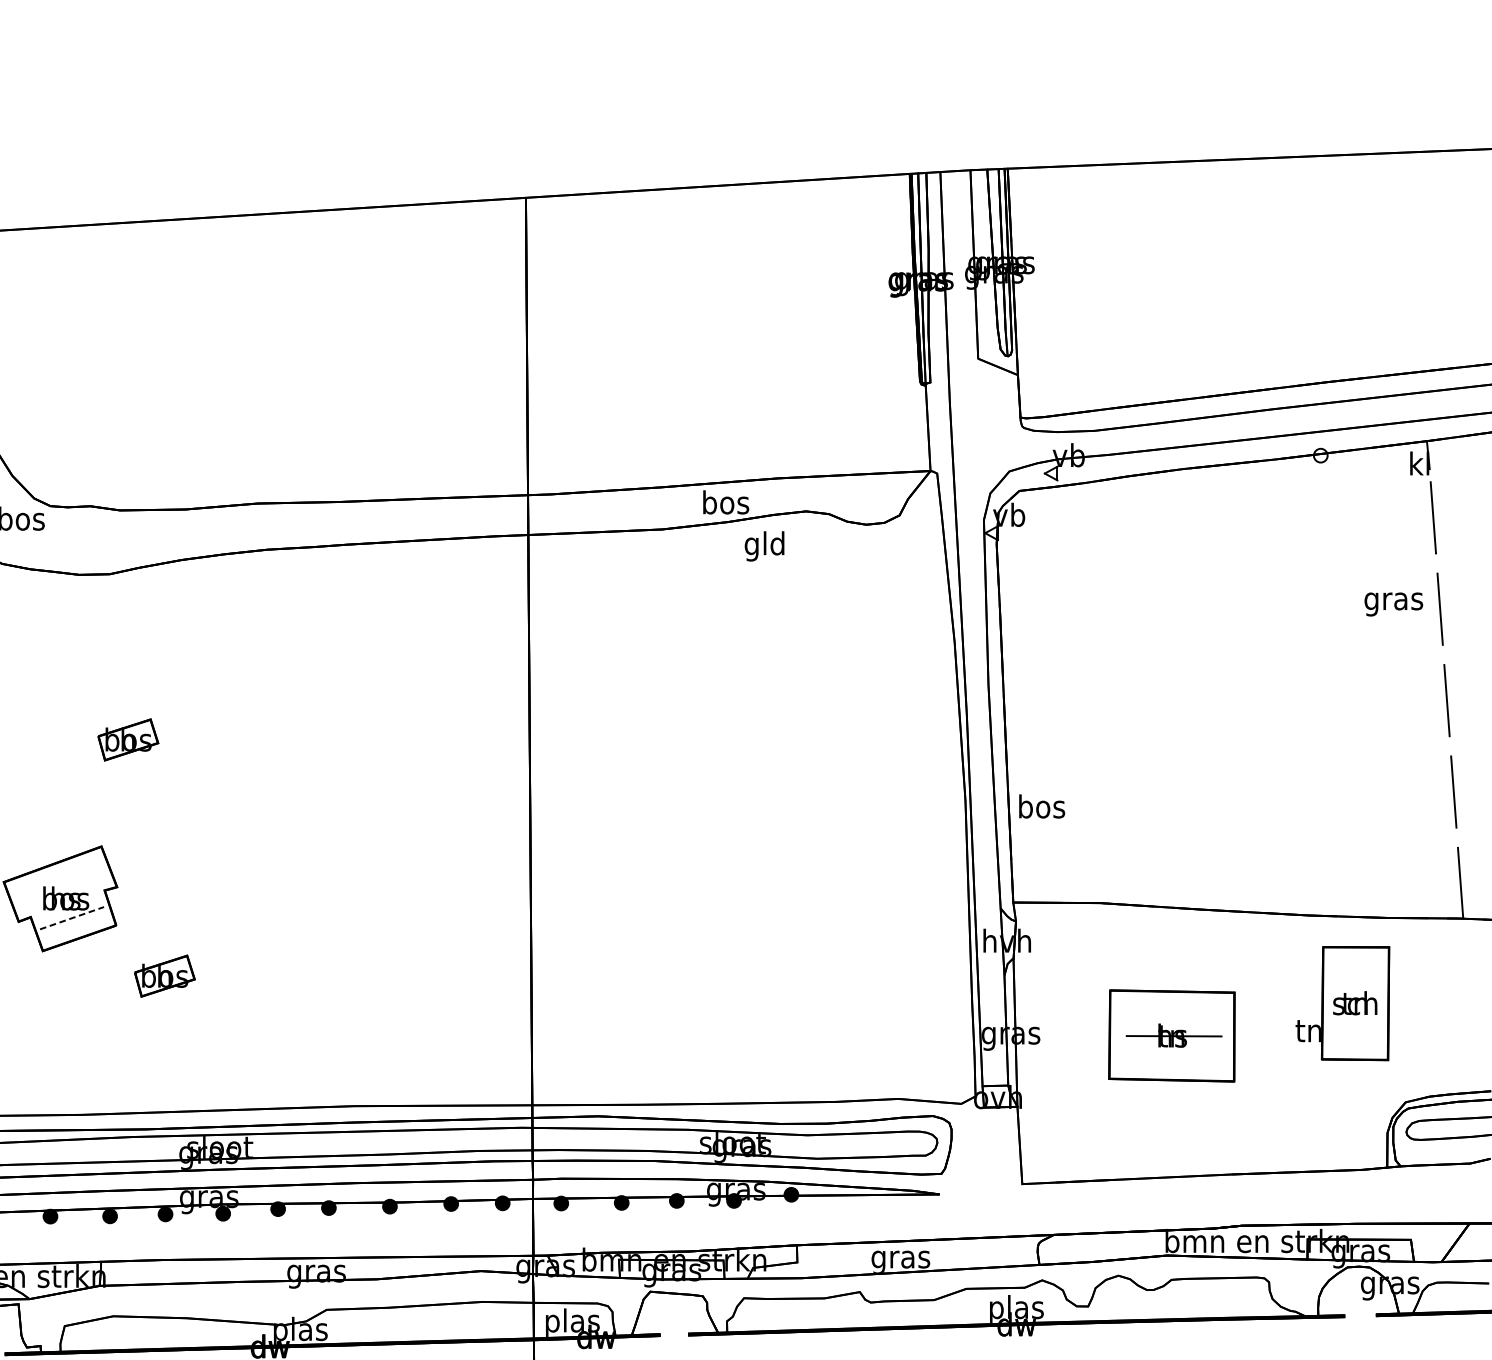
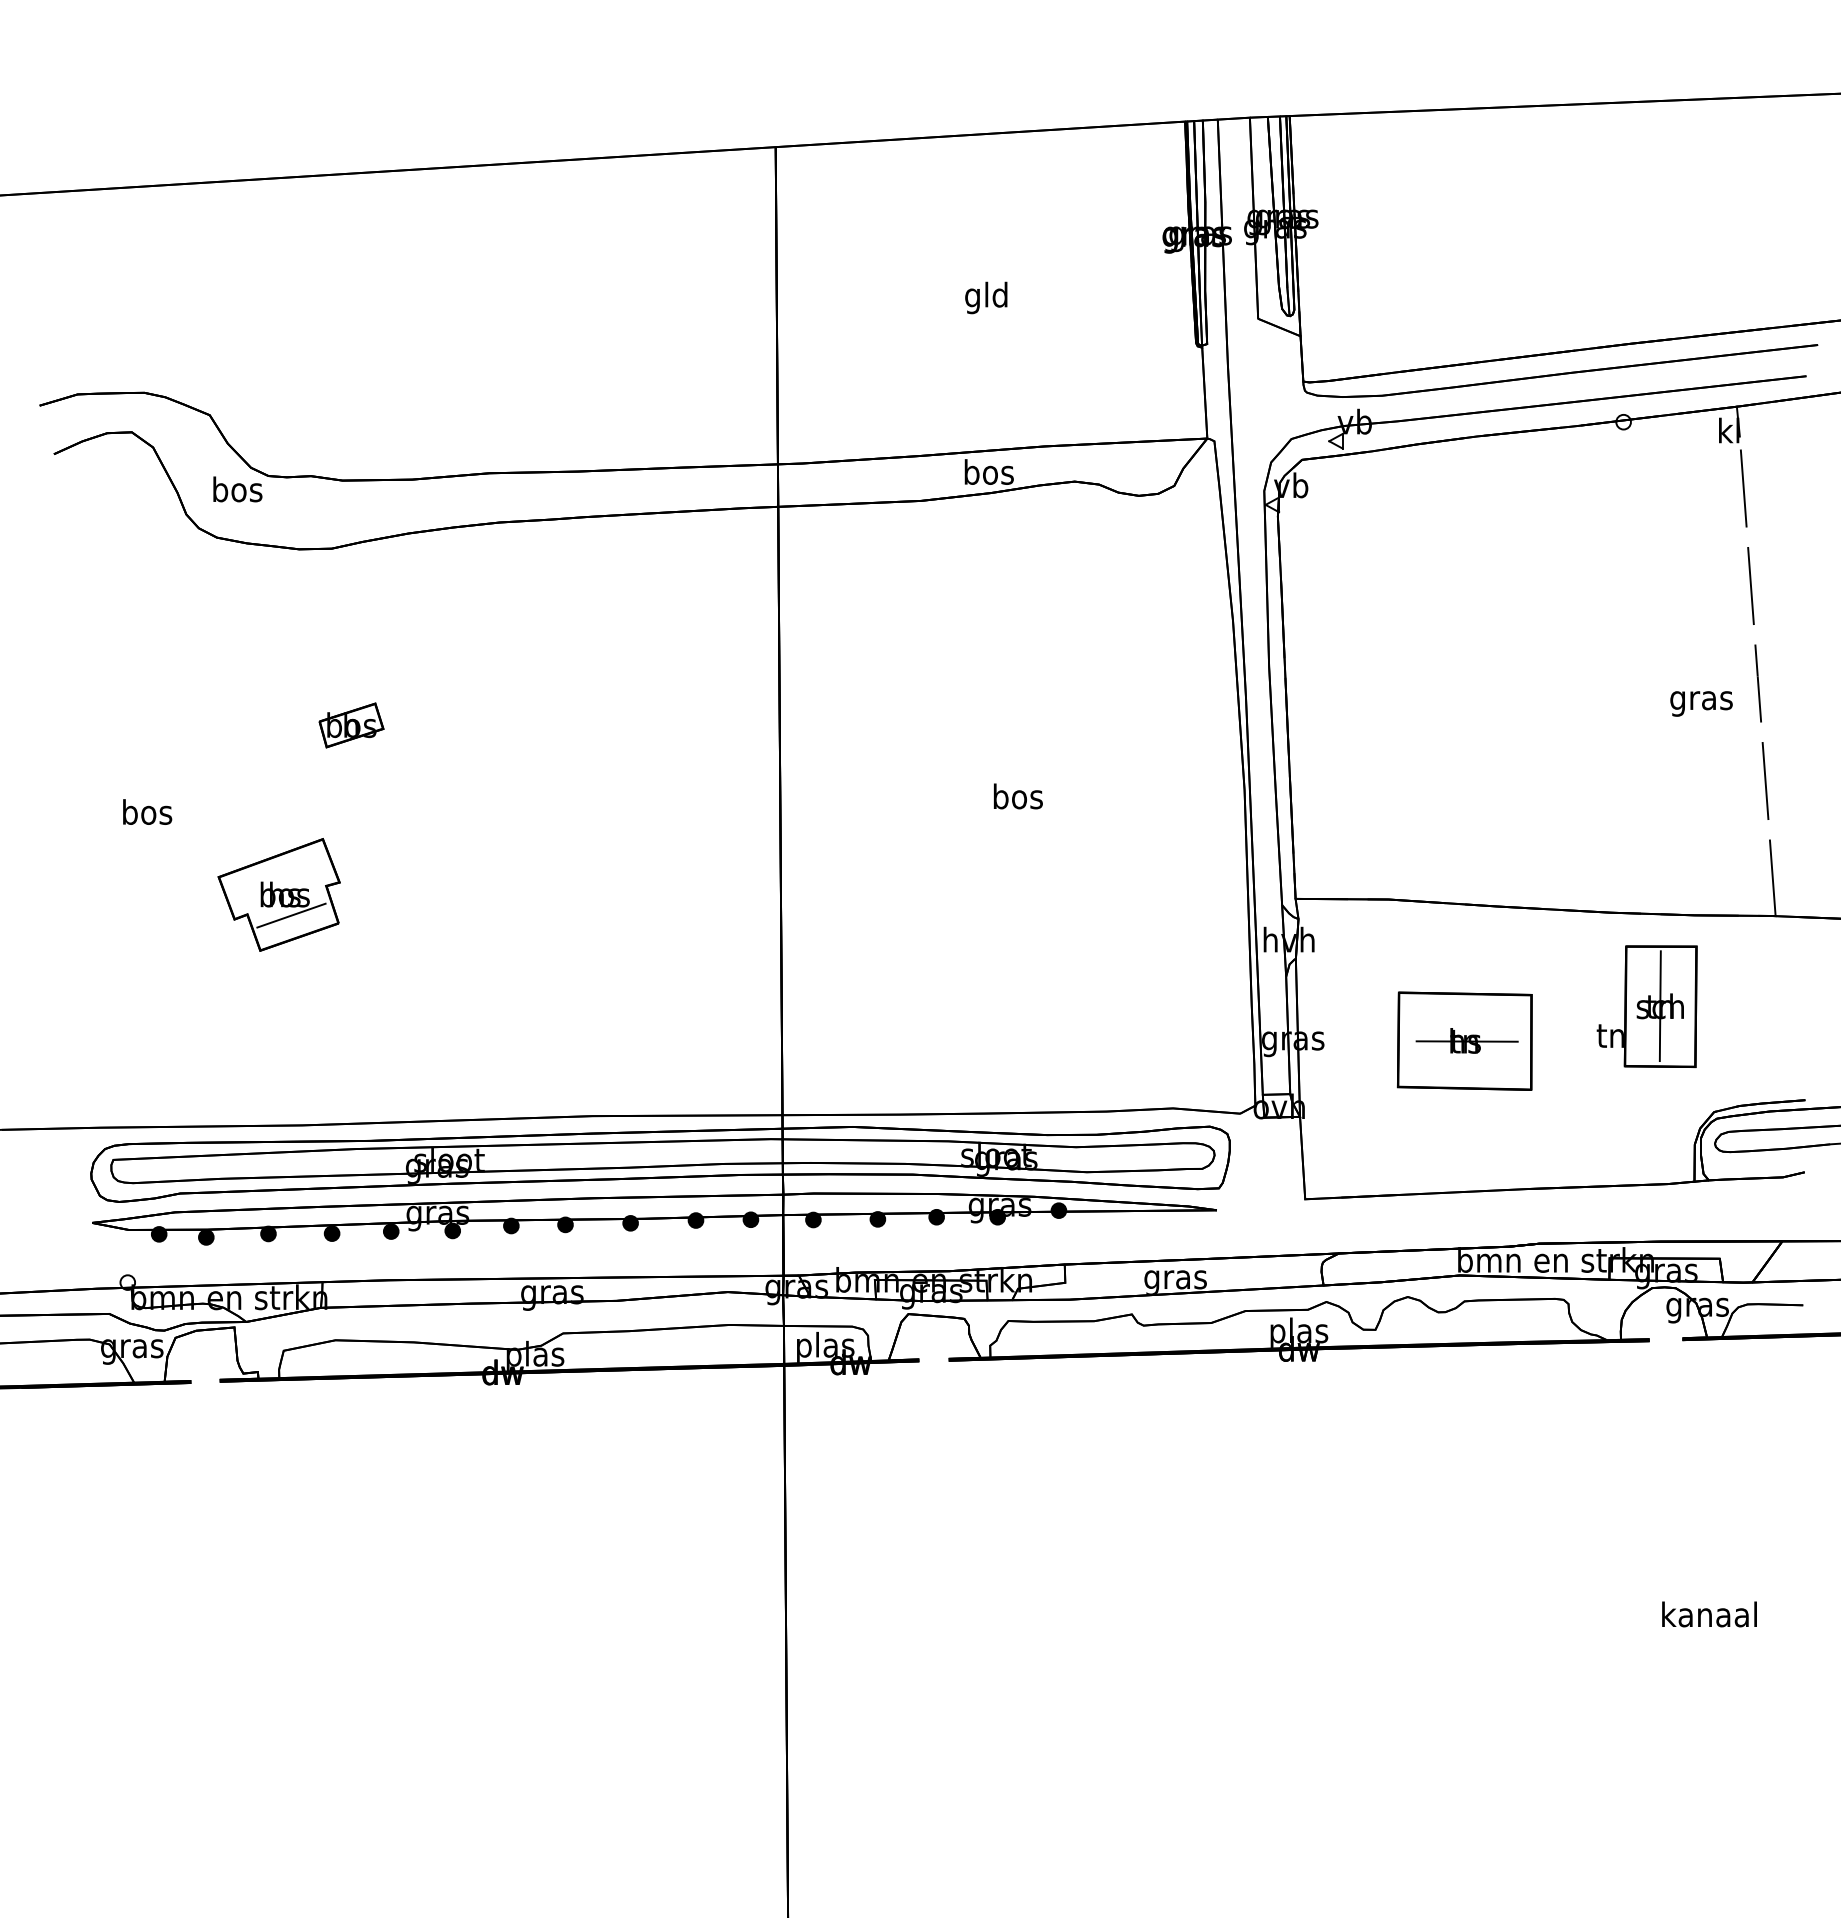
text: (764, 545) -> (986, 297), moved
text: (1393, 604) -> (1701, 703), moved
text: (1042, 806) -> (1018, 796), moved
line: (72, 918) -> (291, 915), dashed -> solid
part: (164, 976) -> (390, 977), removed
line: (1354, 1003) -> (1659, 1006), added

